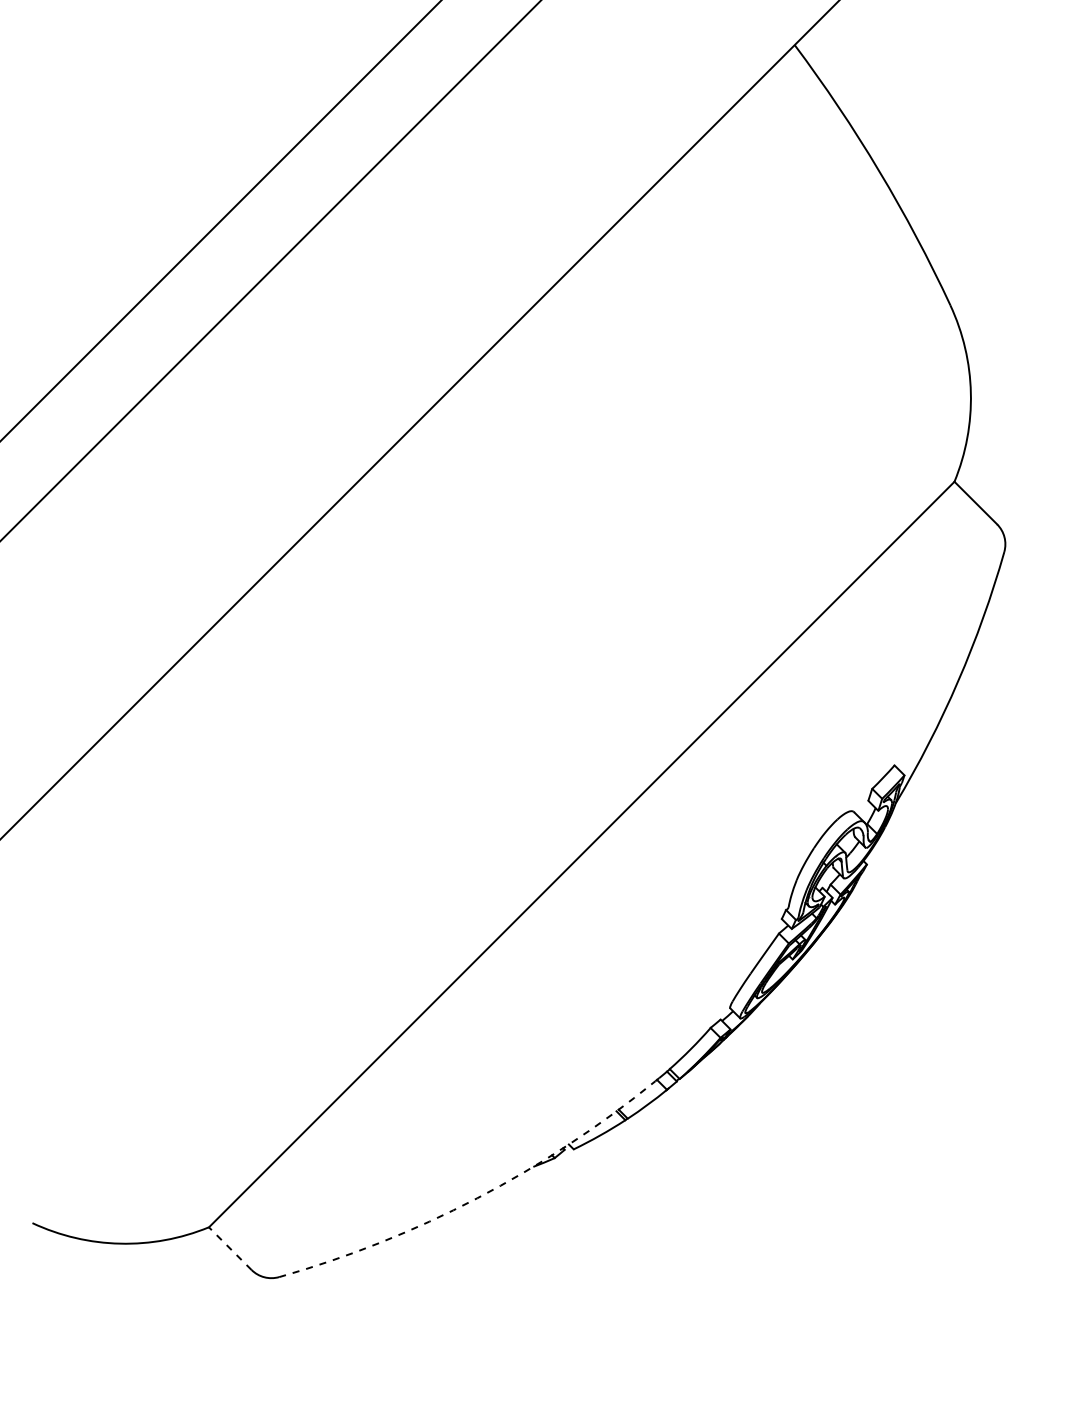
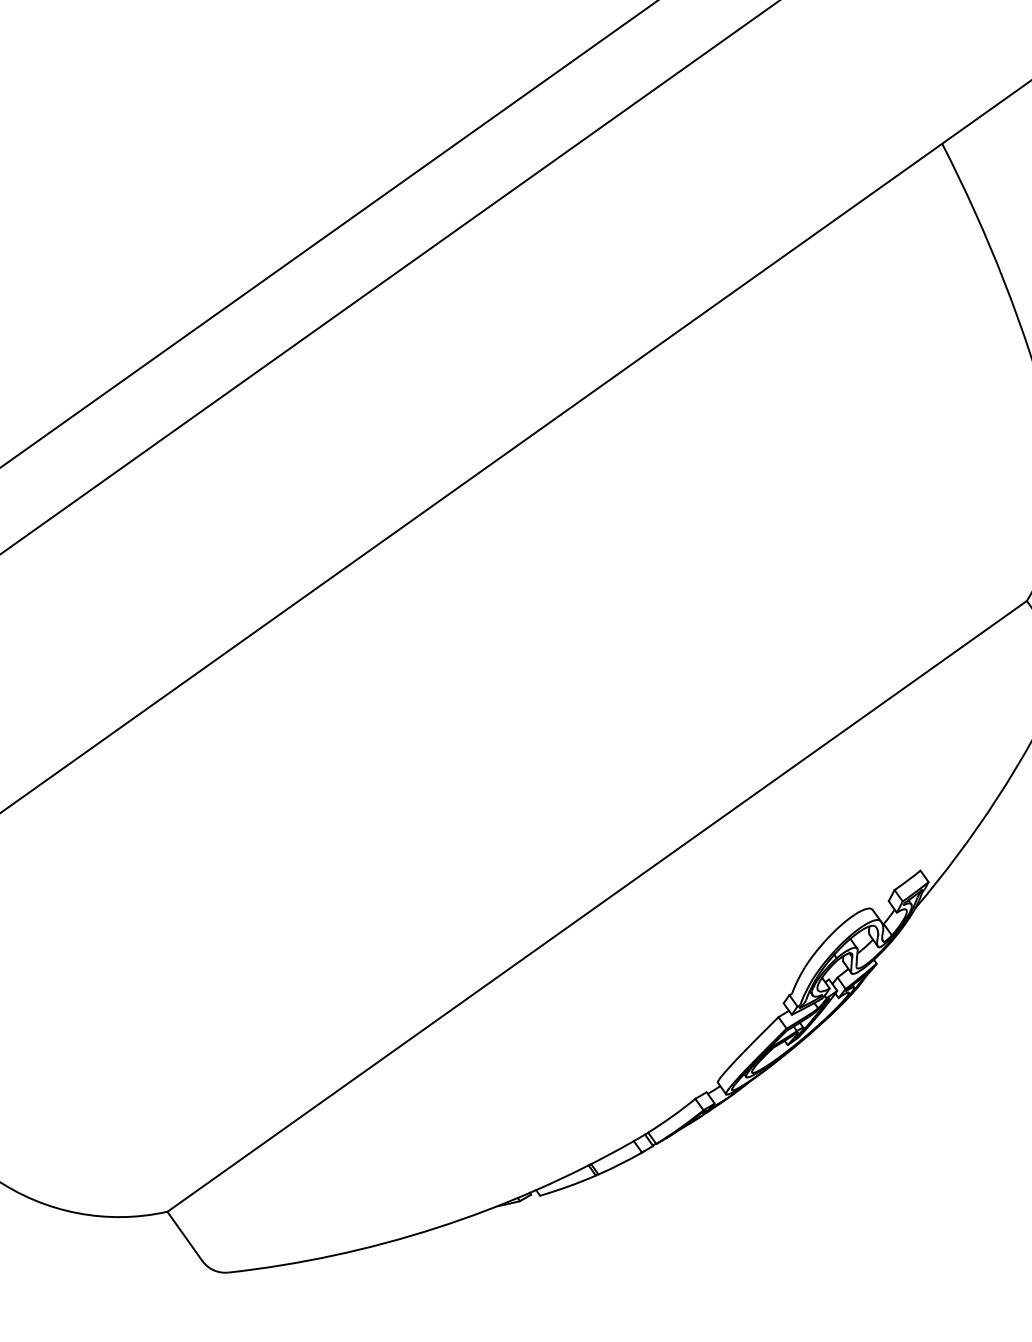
arc: (477, 1198) -> (437, 1228), dashed -> solid
line: (229, 1248) -> (184, 1236), dashed -> solid

